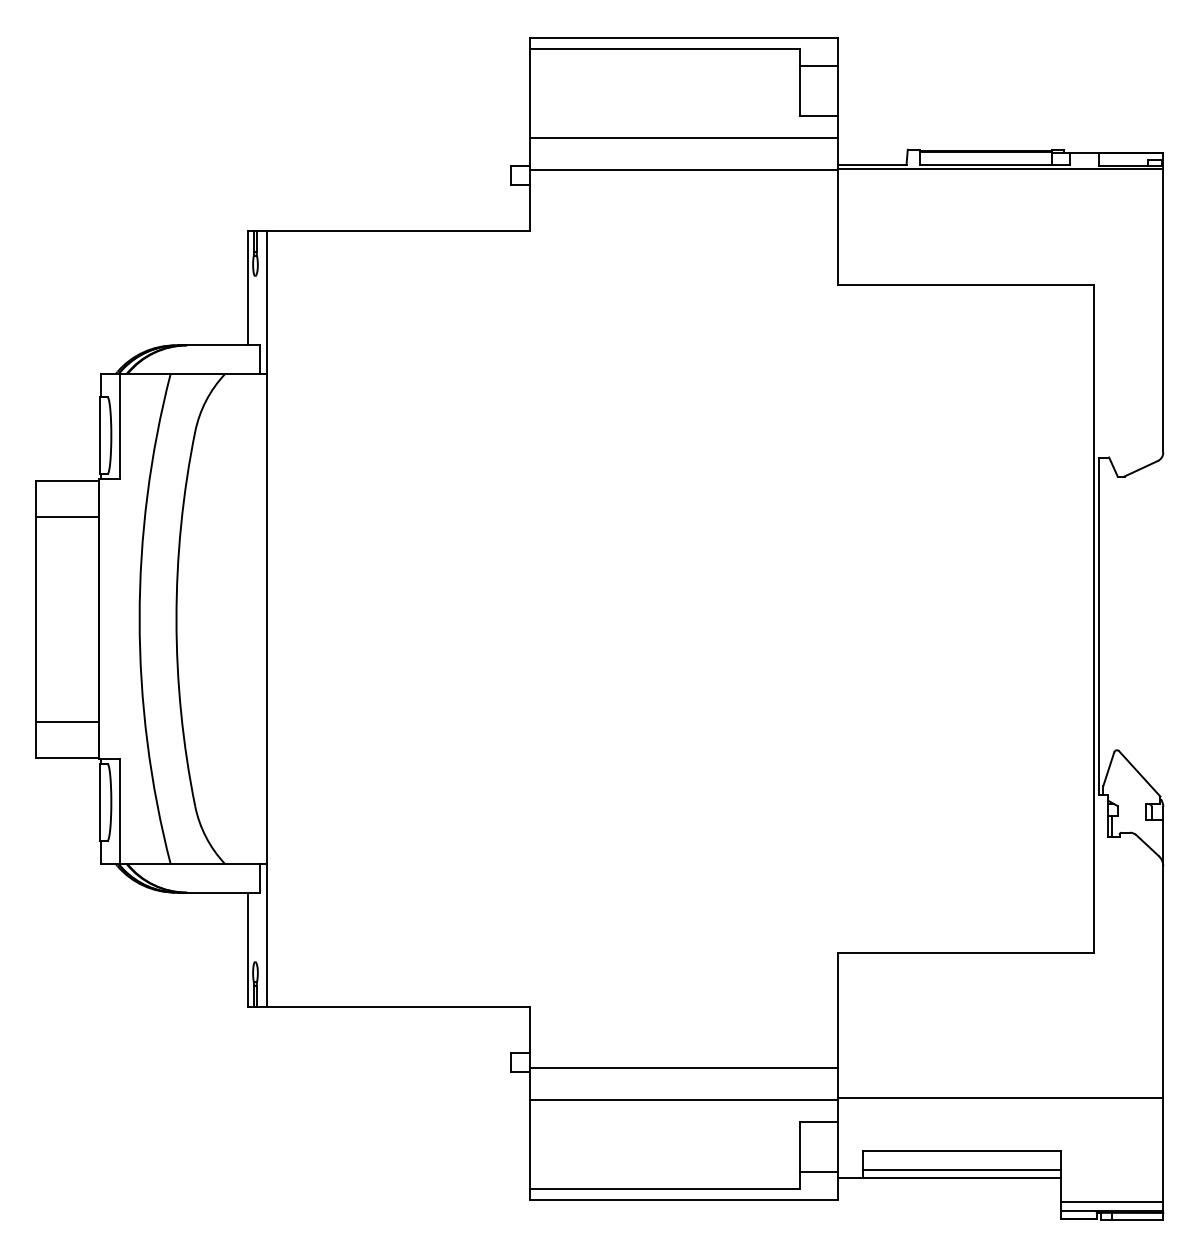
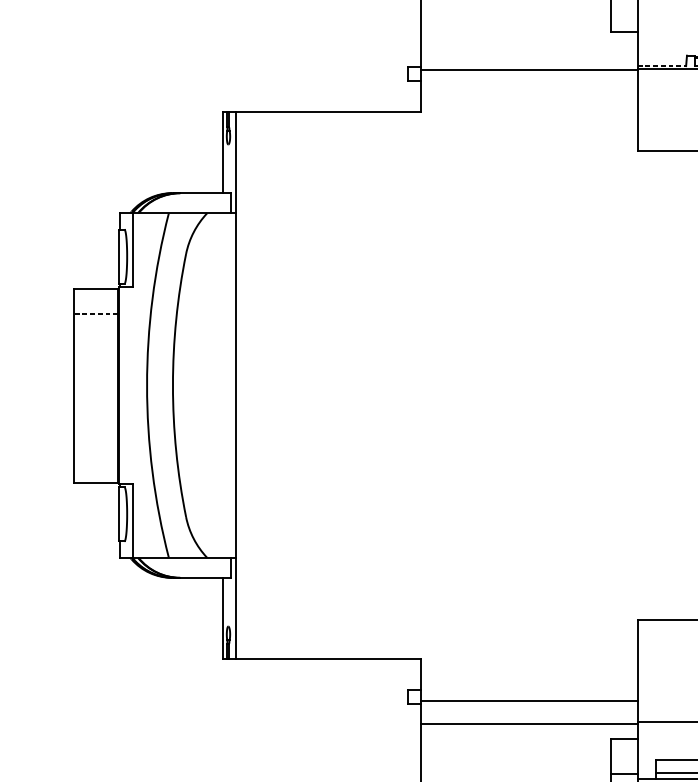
line: (683, 137) -> (529, 47), removed
line: (872, 164) -> (662, 66), solid -> dashed
line: (66, 517) -> (95, 314), solid -> dashed
line: (66, 721) -> (95, 457), removed

